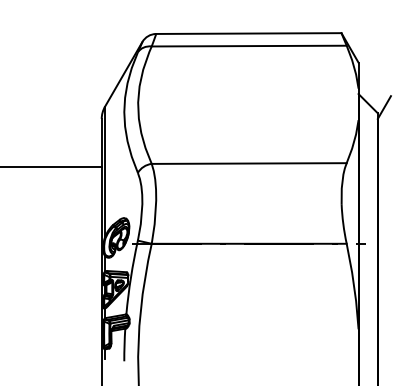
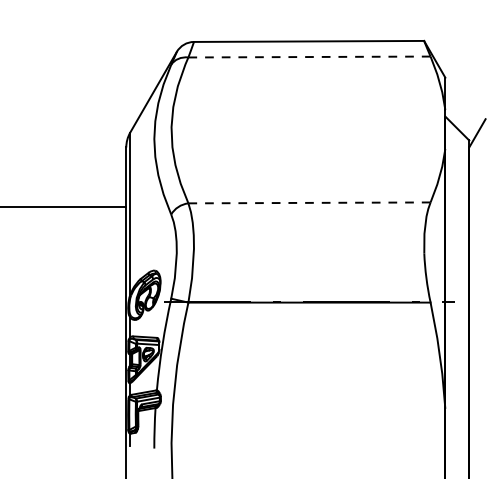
line: (249, 46) -> (309, 57), solid -> dashed
line: (249, 163) -> (309, 202), solid -> dashed

